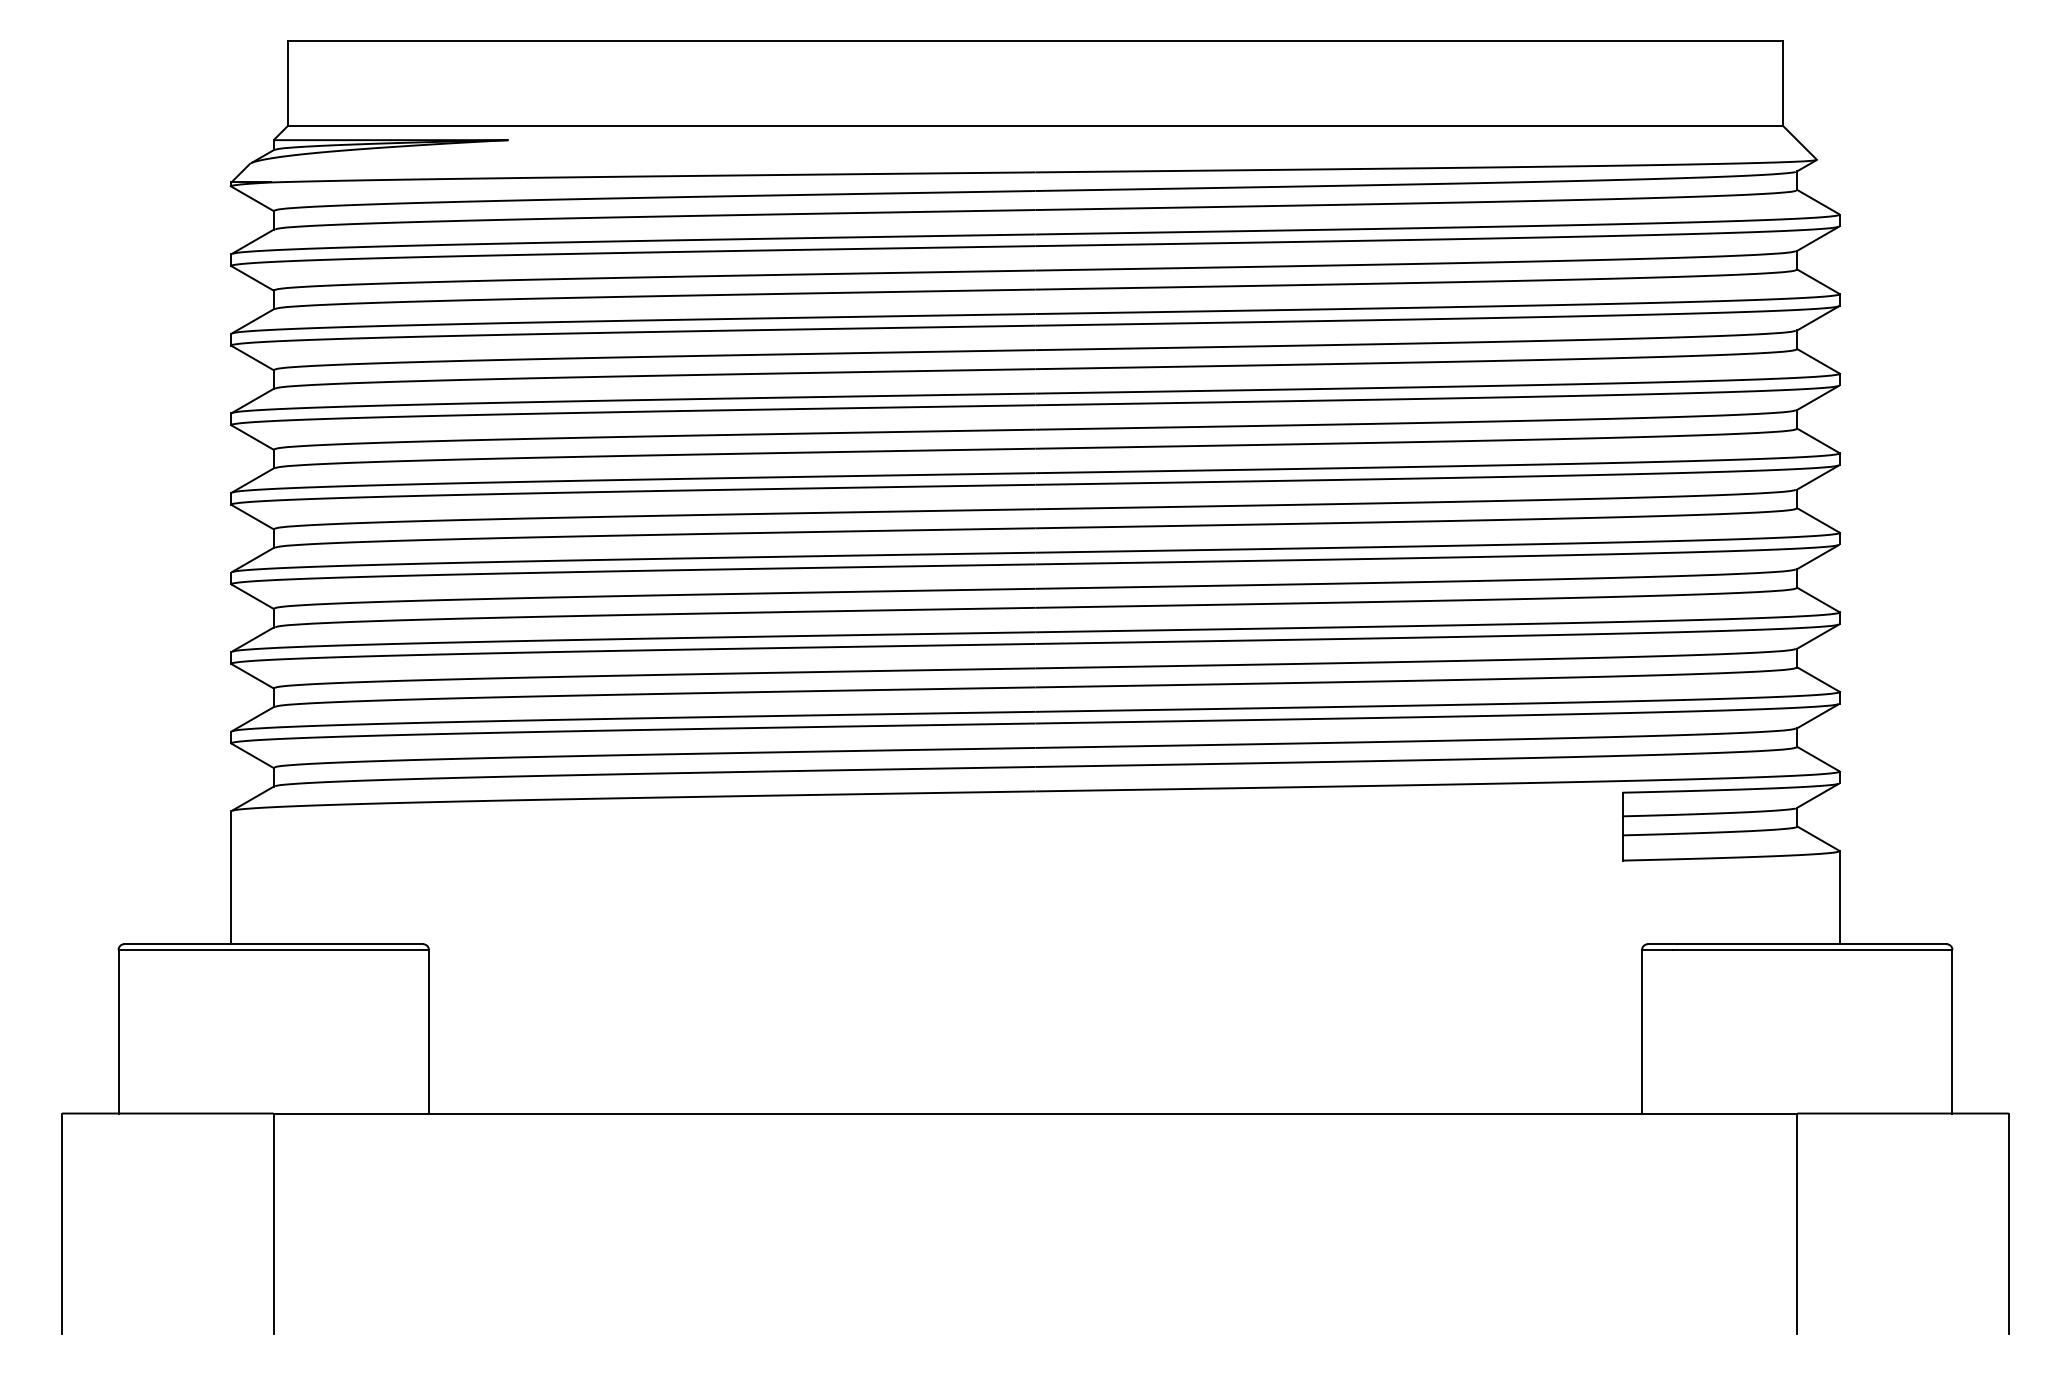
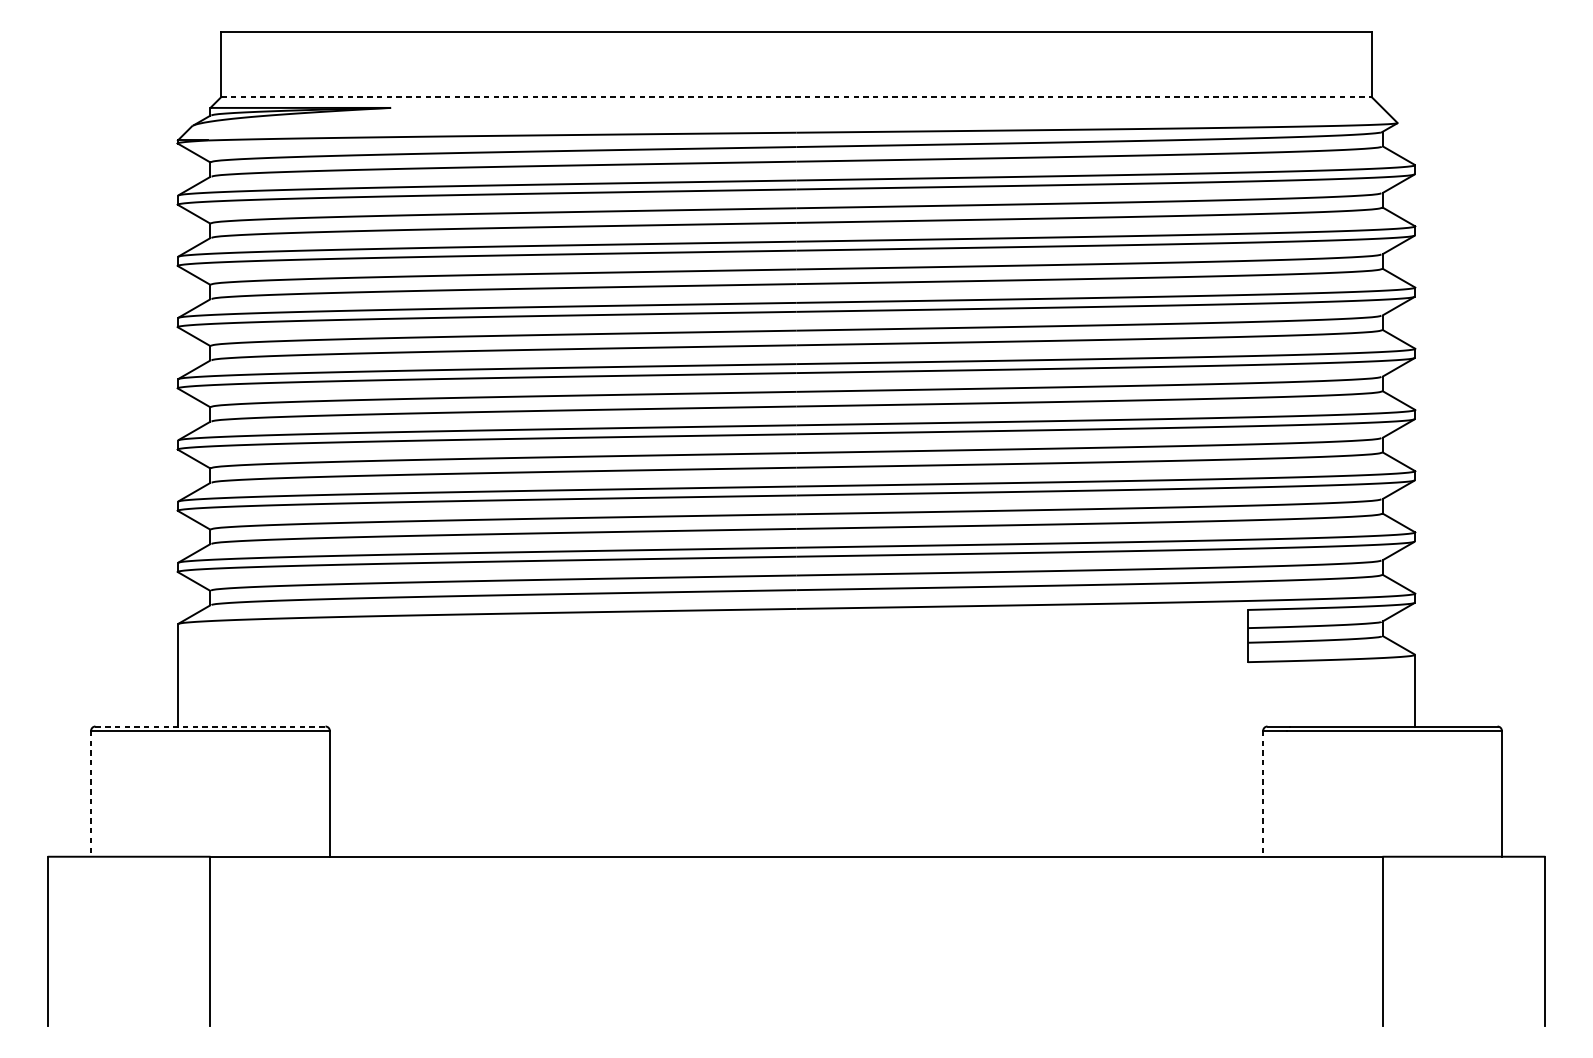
line: (1035, 126) -> (796, 97), solid -> dashed
line: (273, 944) -> (210, 726), solid -> dashed
line: (118, 1031) -> (91, 793), solid -> dashed
line: (1642, 1031) -> (1263, 793), solid -> dashed

